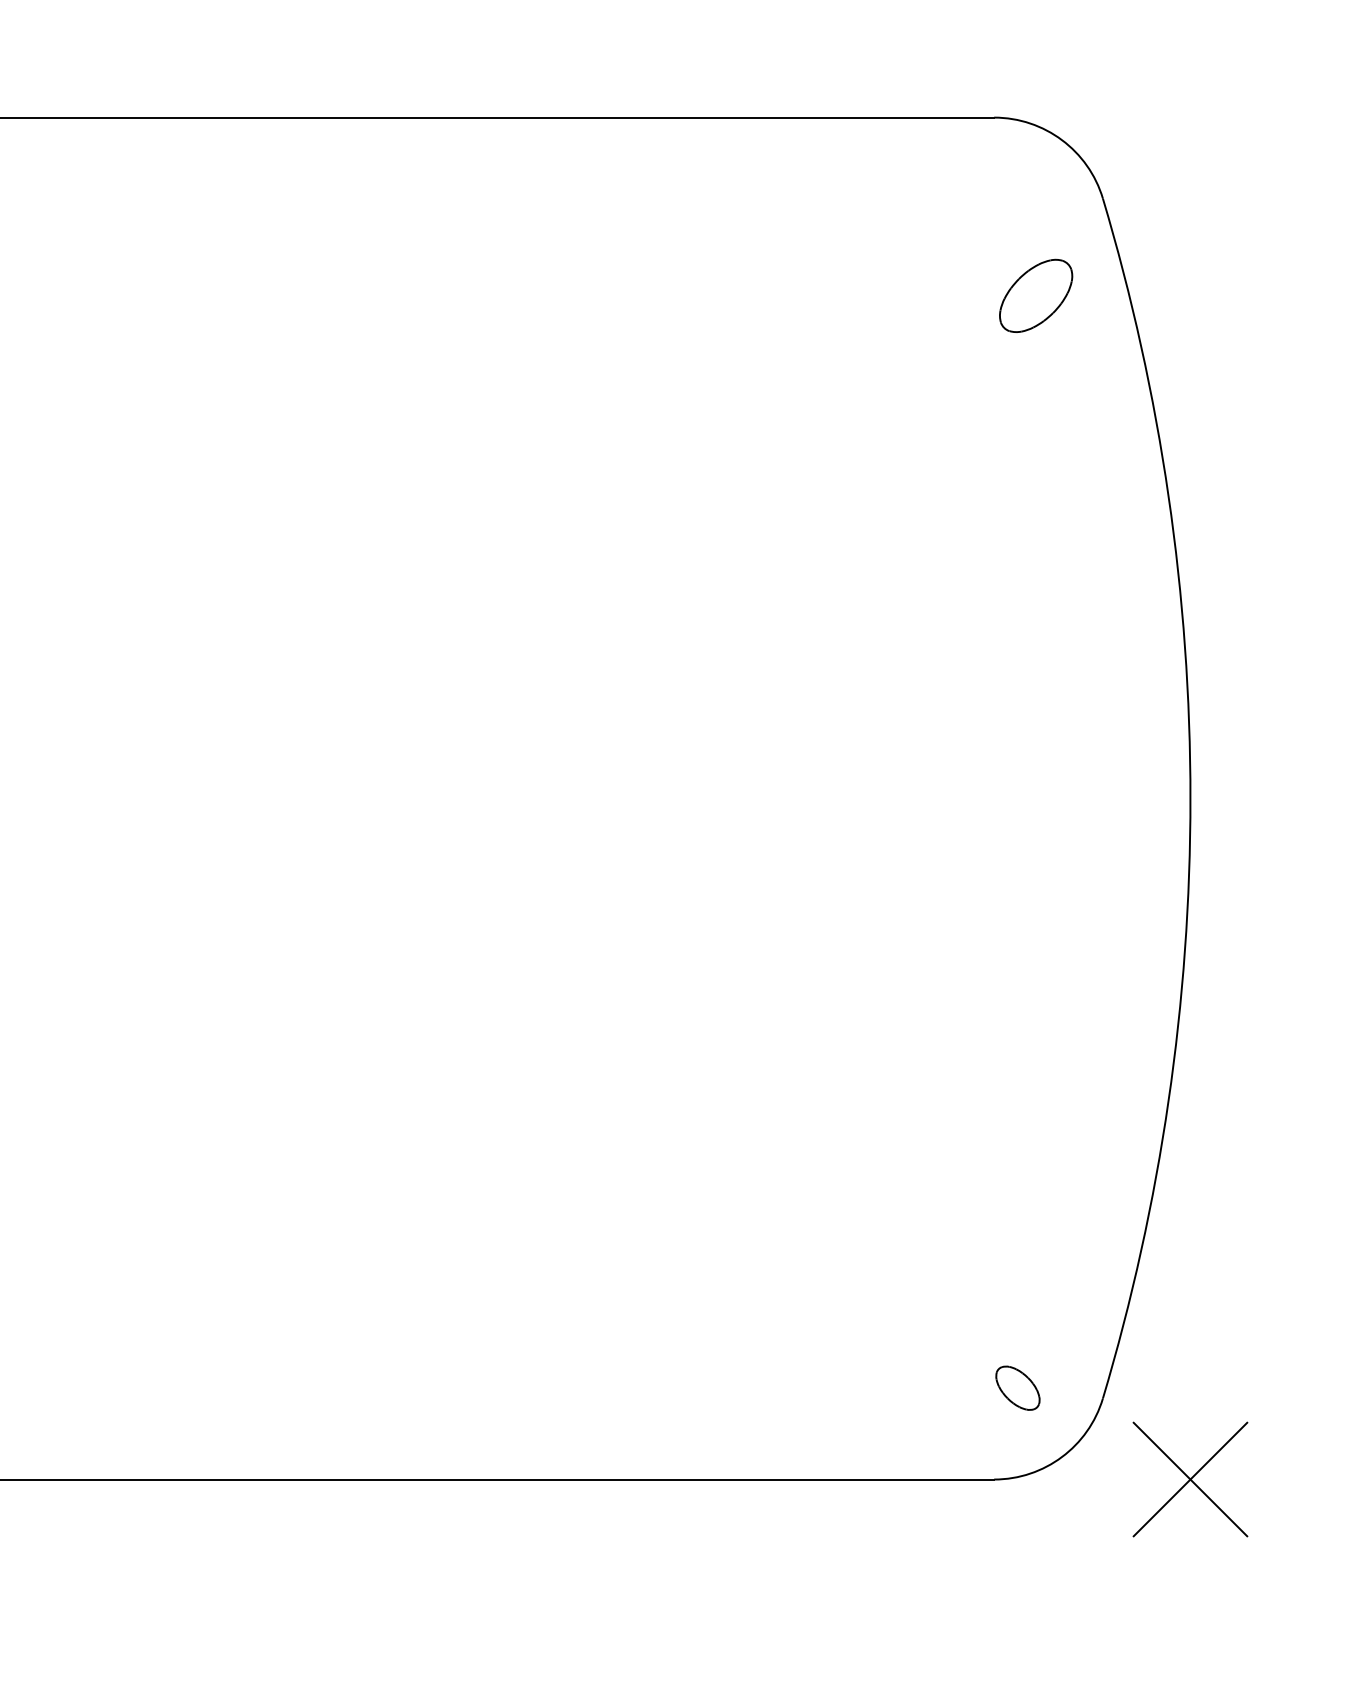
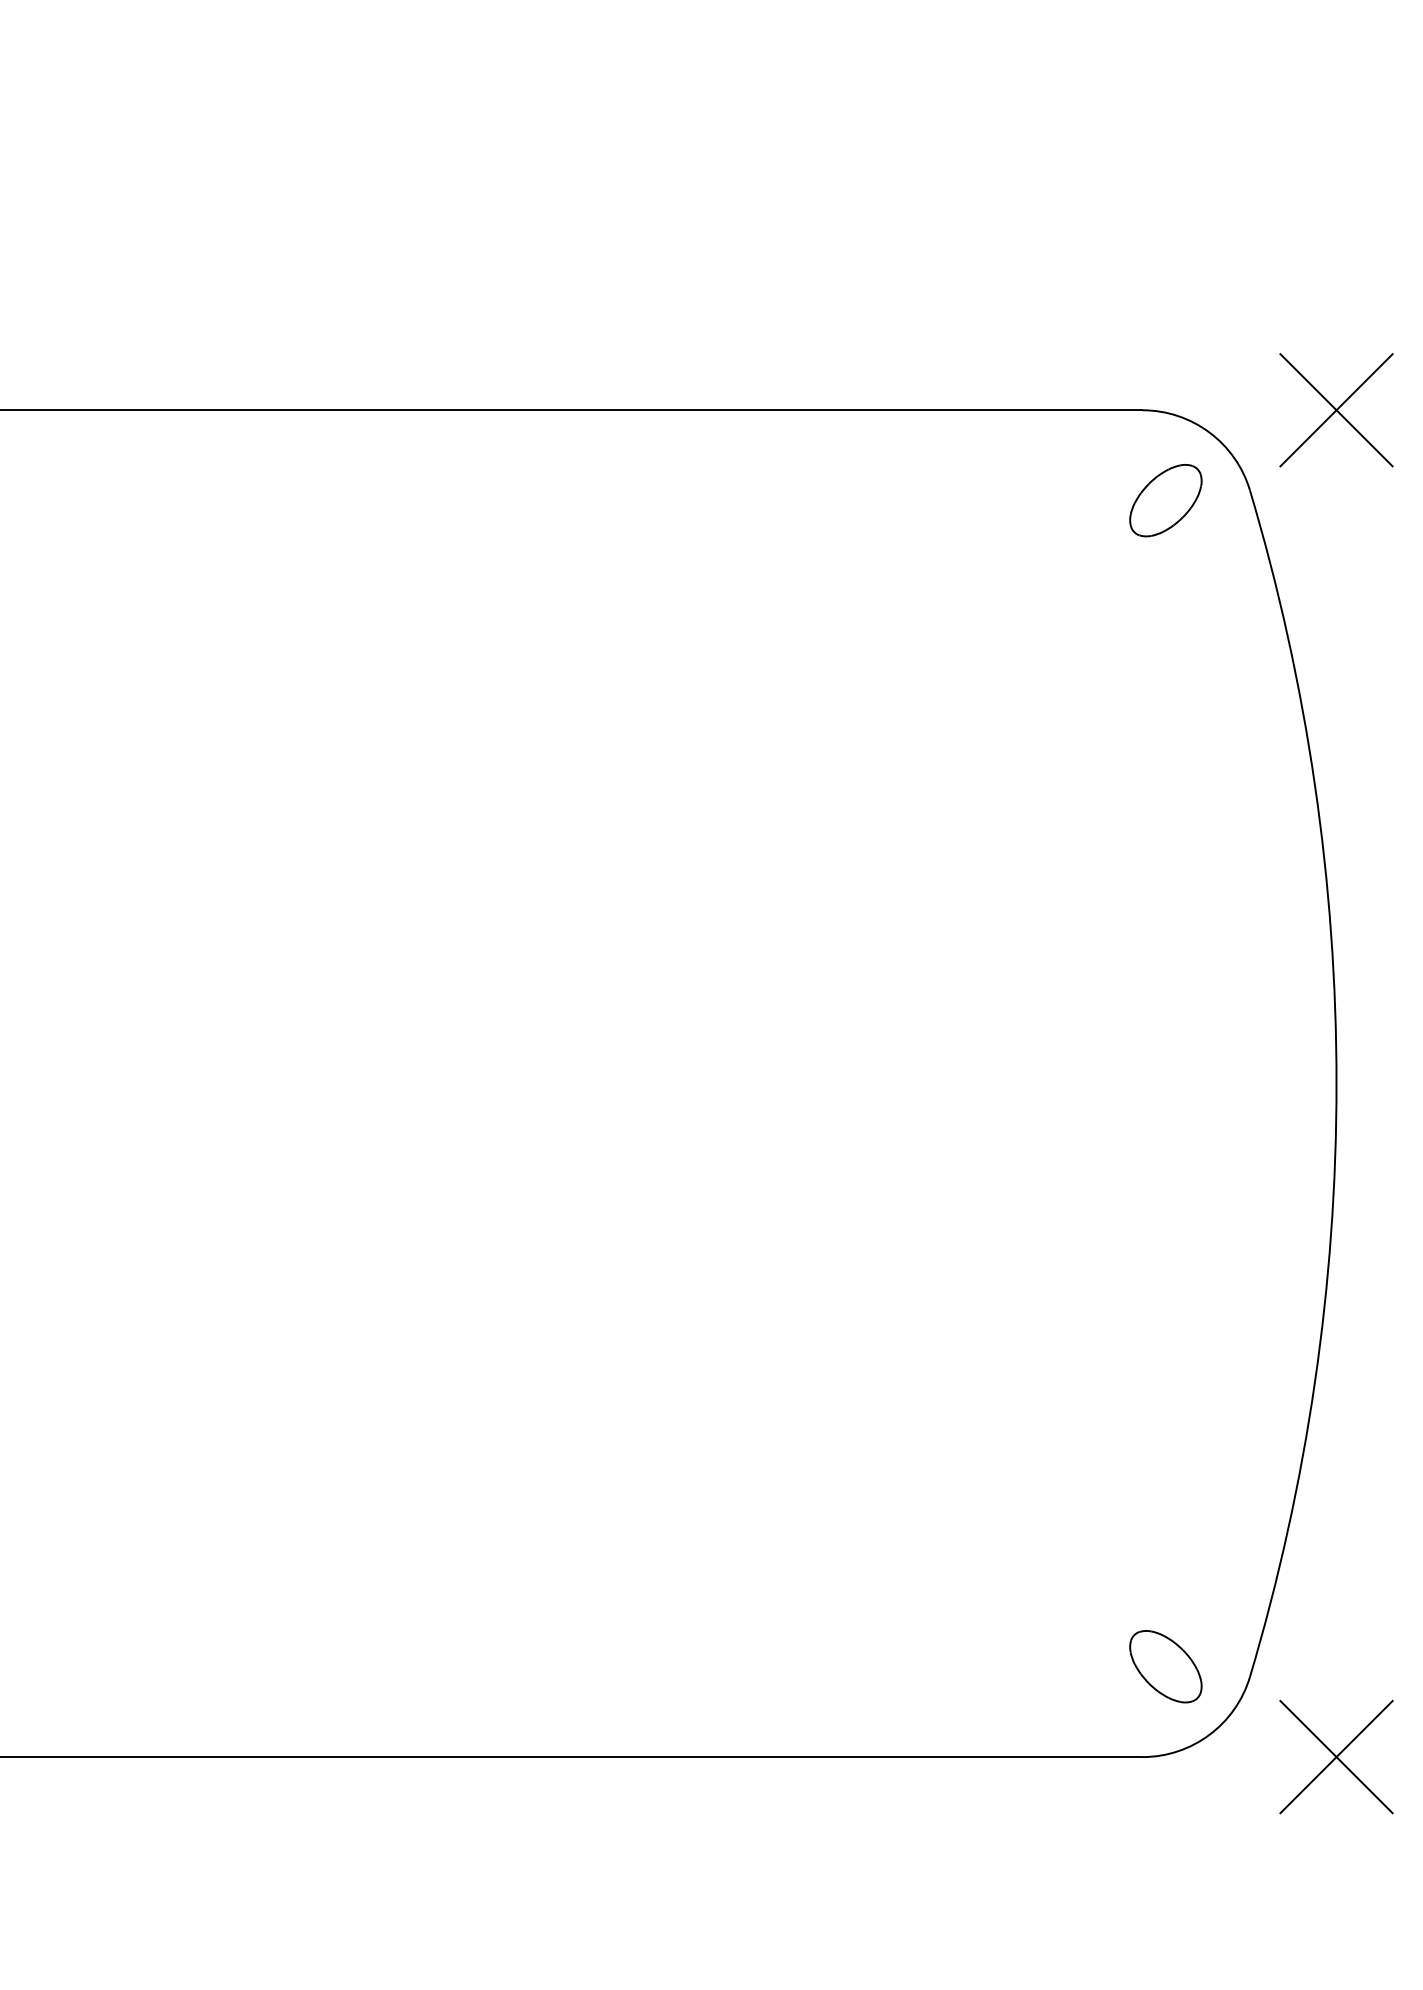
part: (1190, 117) -> (1336, 410), added
part: (1035, 295) -> (1165, 500), moved
part: (1017, 1387) -> (1165, 1666), size x1.67

